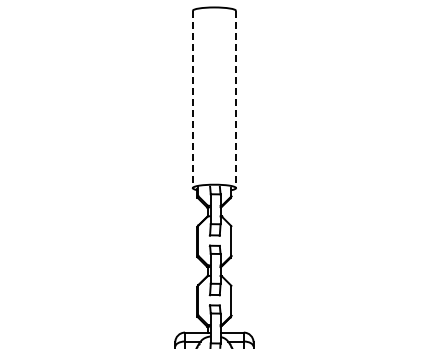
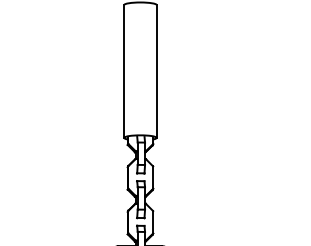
line: (192, 99) -> (124, 71), dashed -> solid
line: (236, 99) -> (157, 71), dashed -> solid

